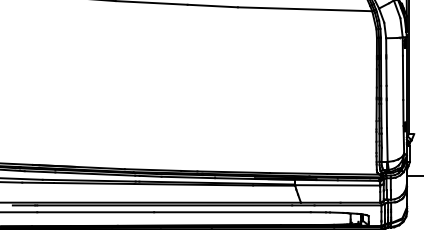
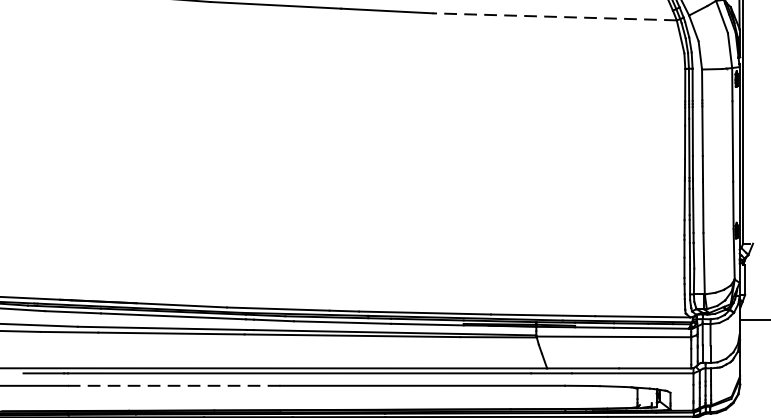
line: (304, 9) -> (553, 17), solid -> dashed
line: (95, 212) -> (173, 386), solid -> dashed

